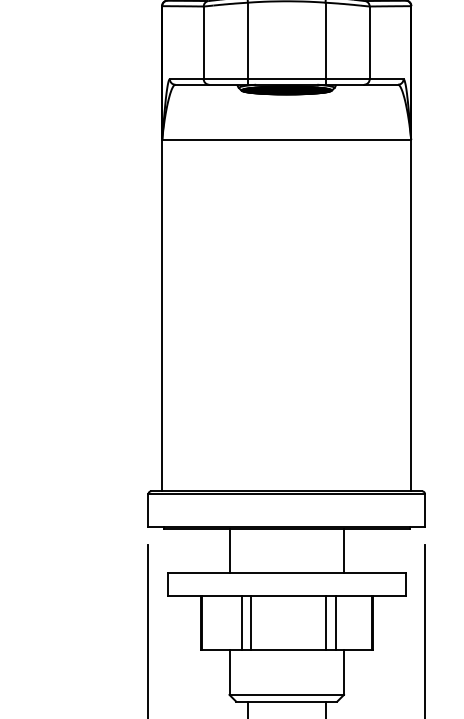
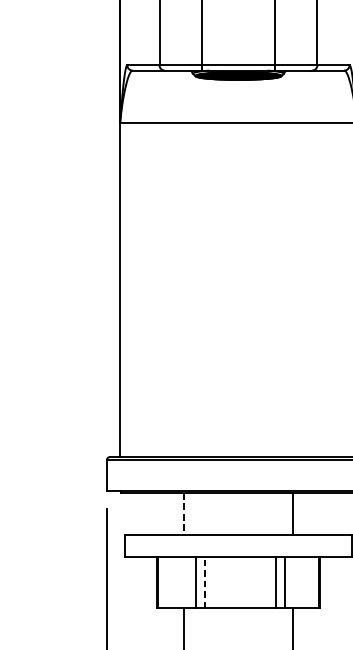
line: (229, 550) -> (184, 513), solid -> dashed
line: (251, 622) -> (204, 581), solid -> dashed

